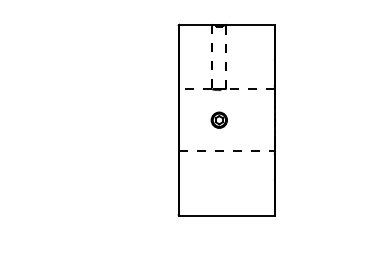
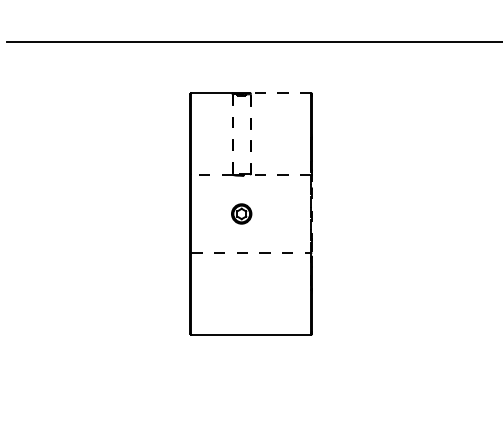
line: (250, 24) -> (280, 93), solid -> dashed

